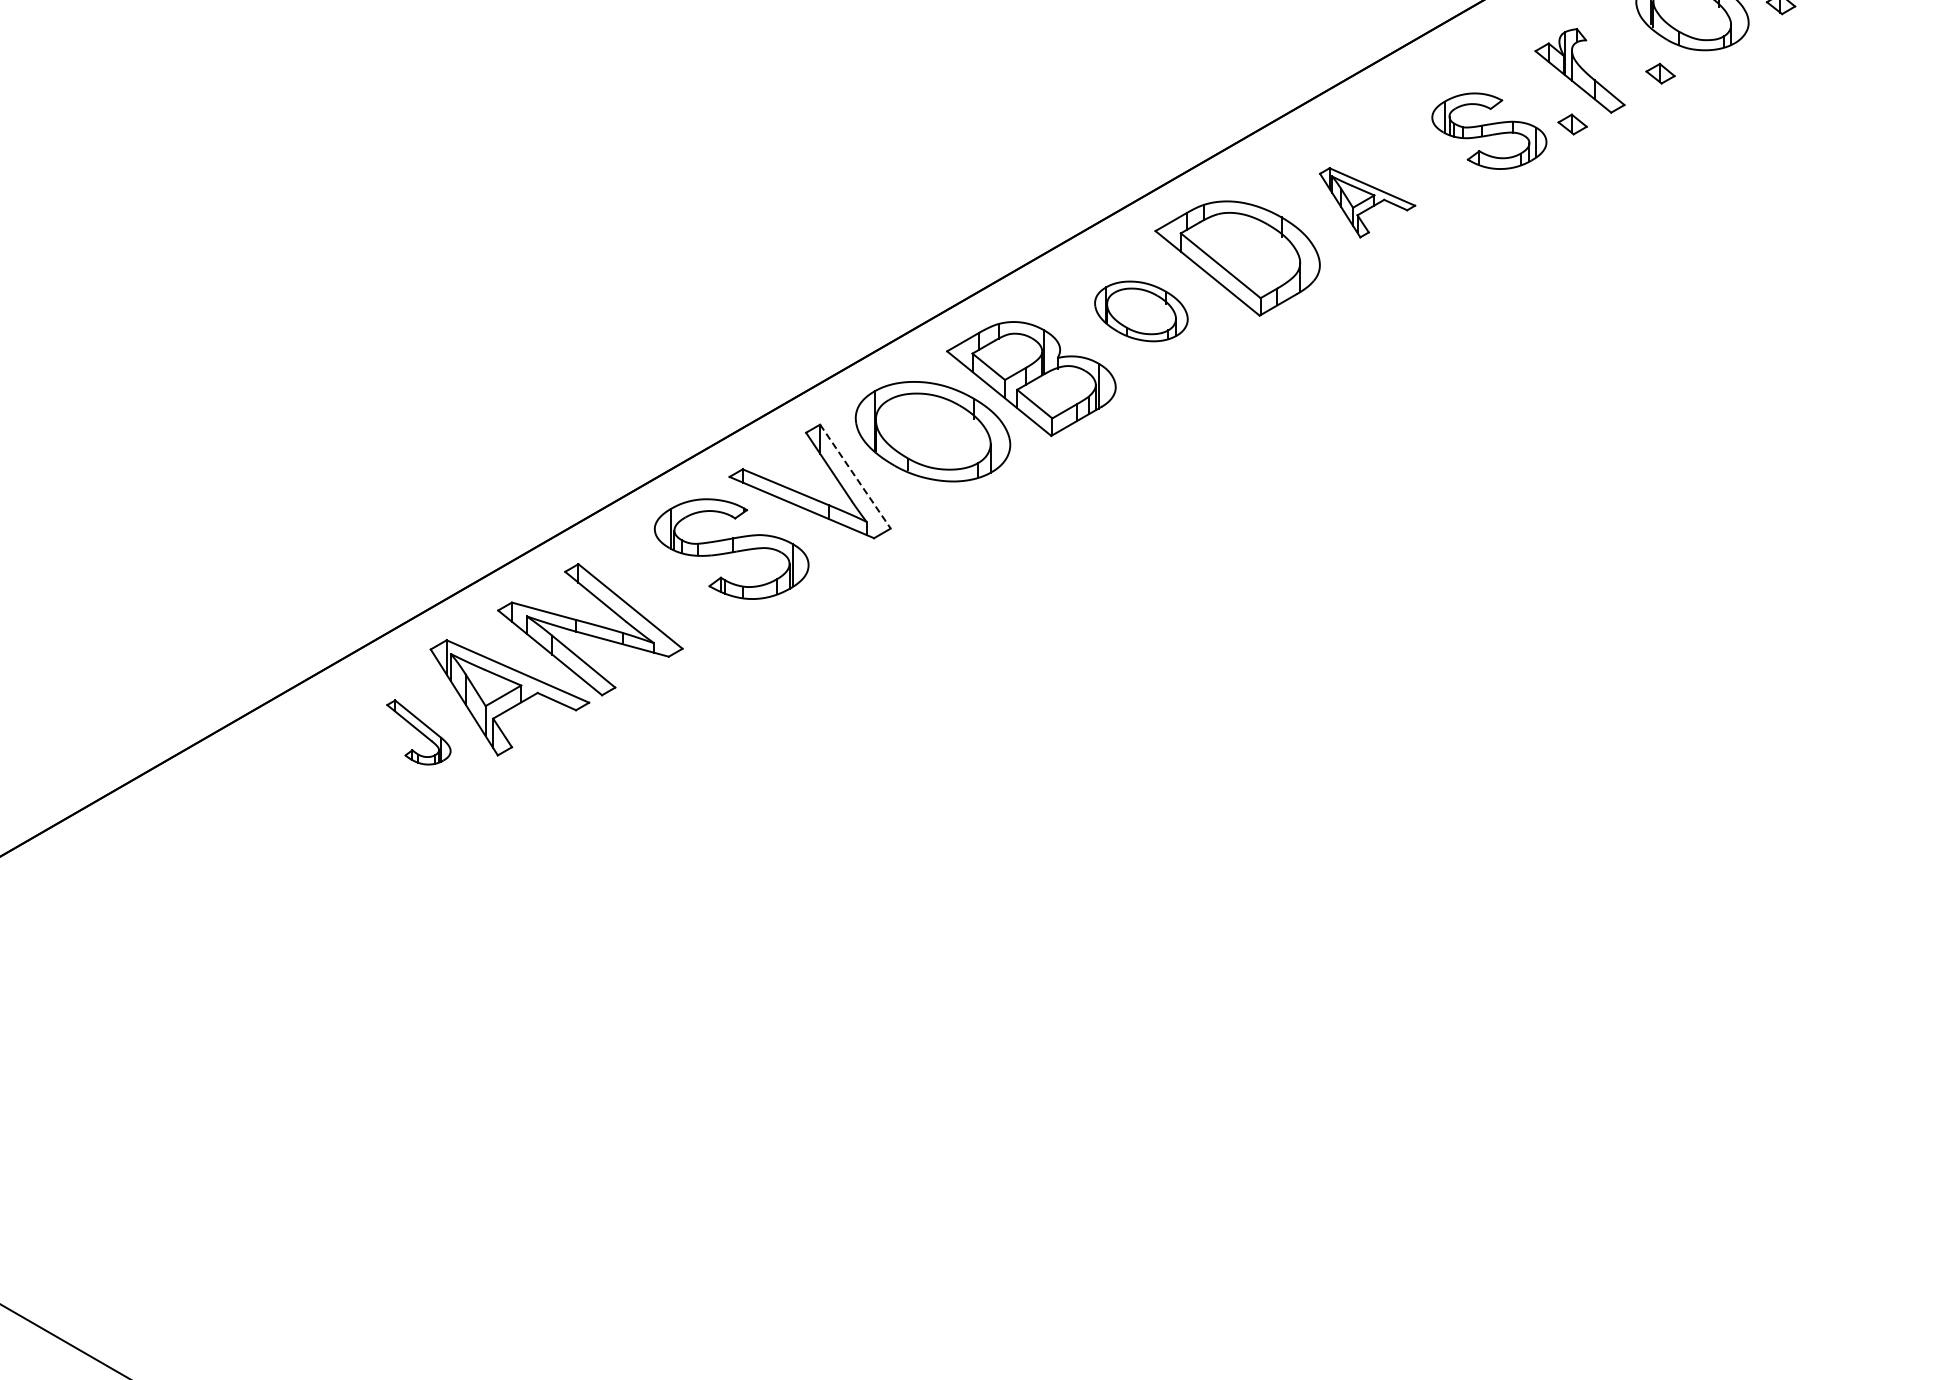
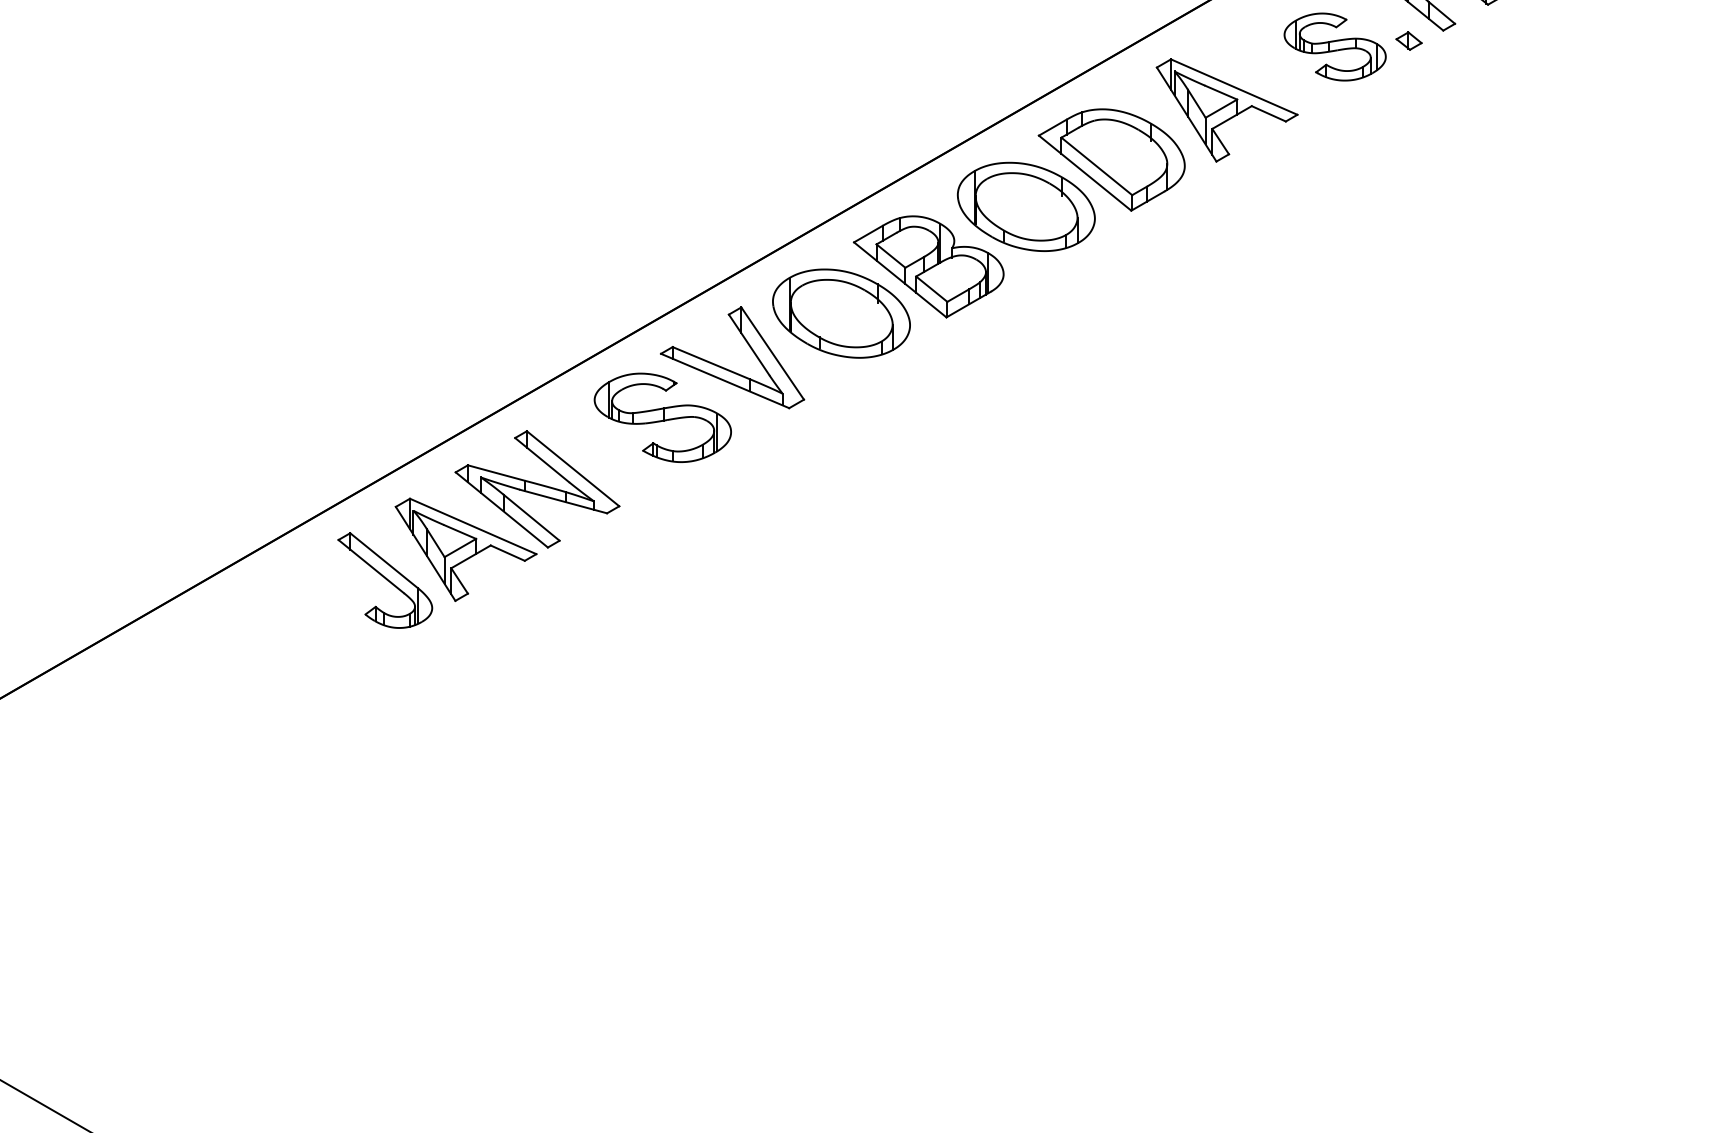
part: (1367, 202) -> (1227, 110), size x1.67
part: (1141, 311) -> (1026, 207), size x1.67
line: (855, 476) -> (772, 353), dashed -> solid
part: (418, 732) -> (384, 580), size x1.67

